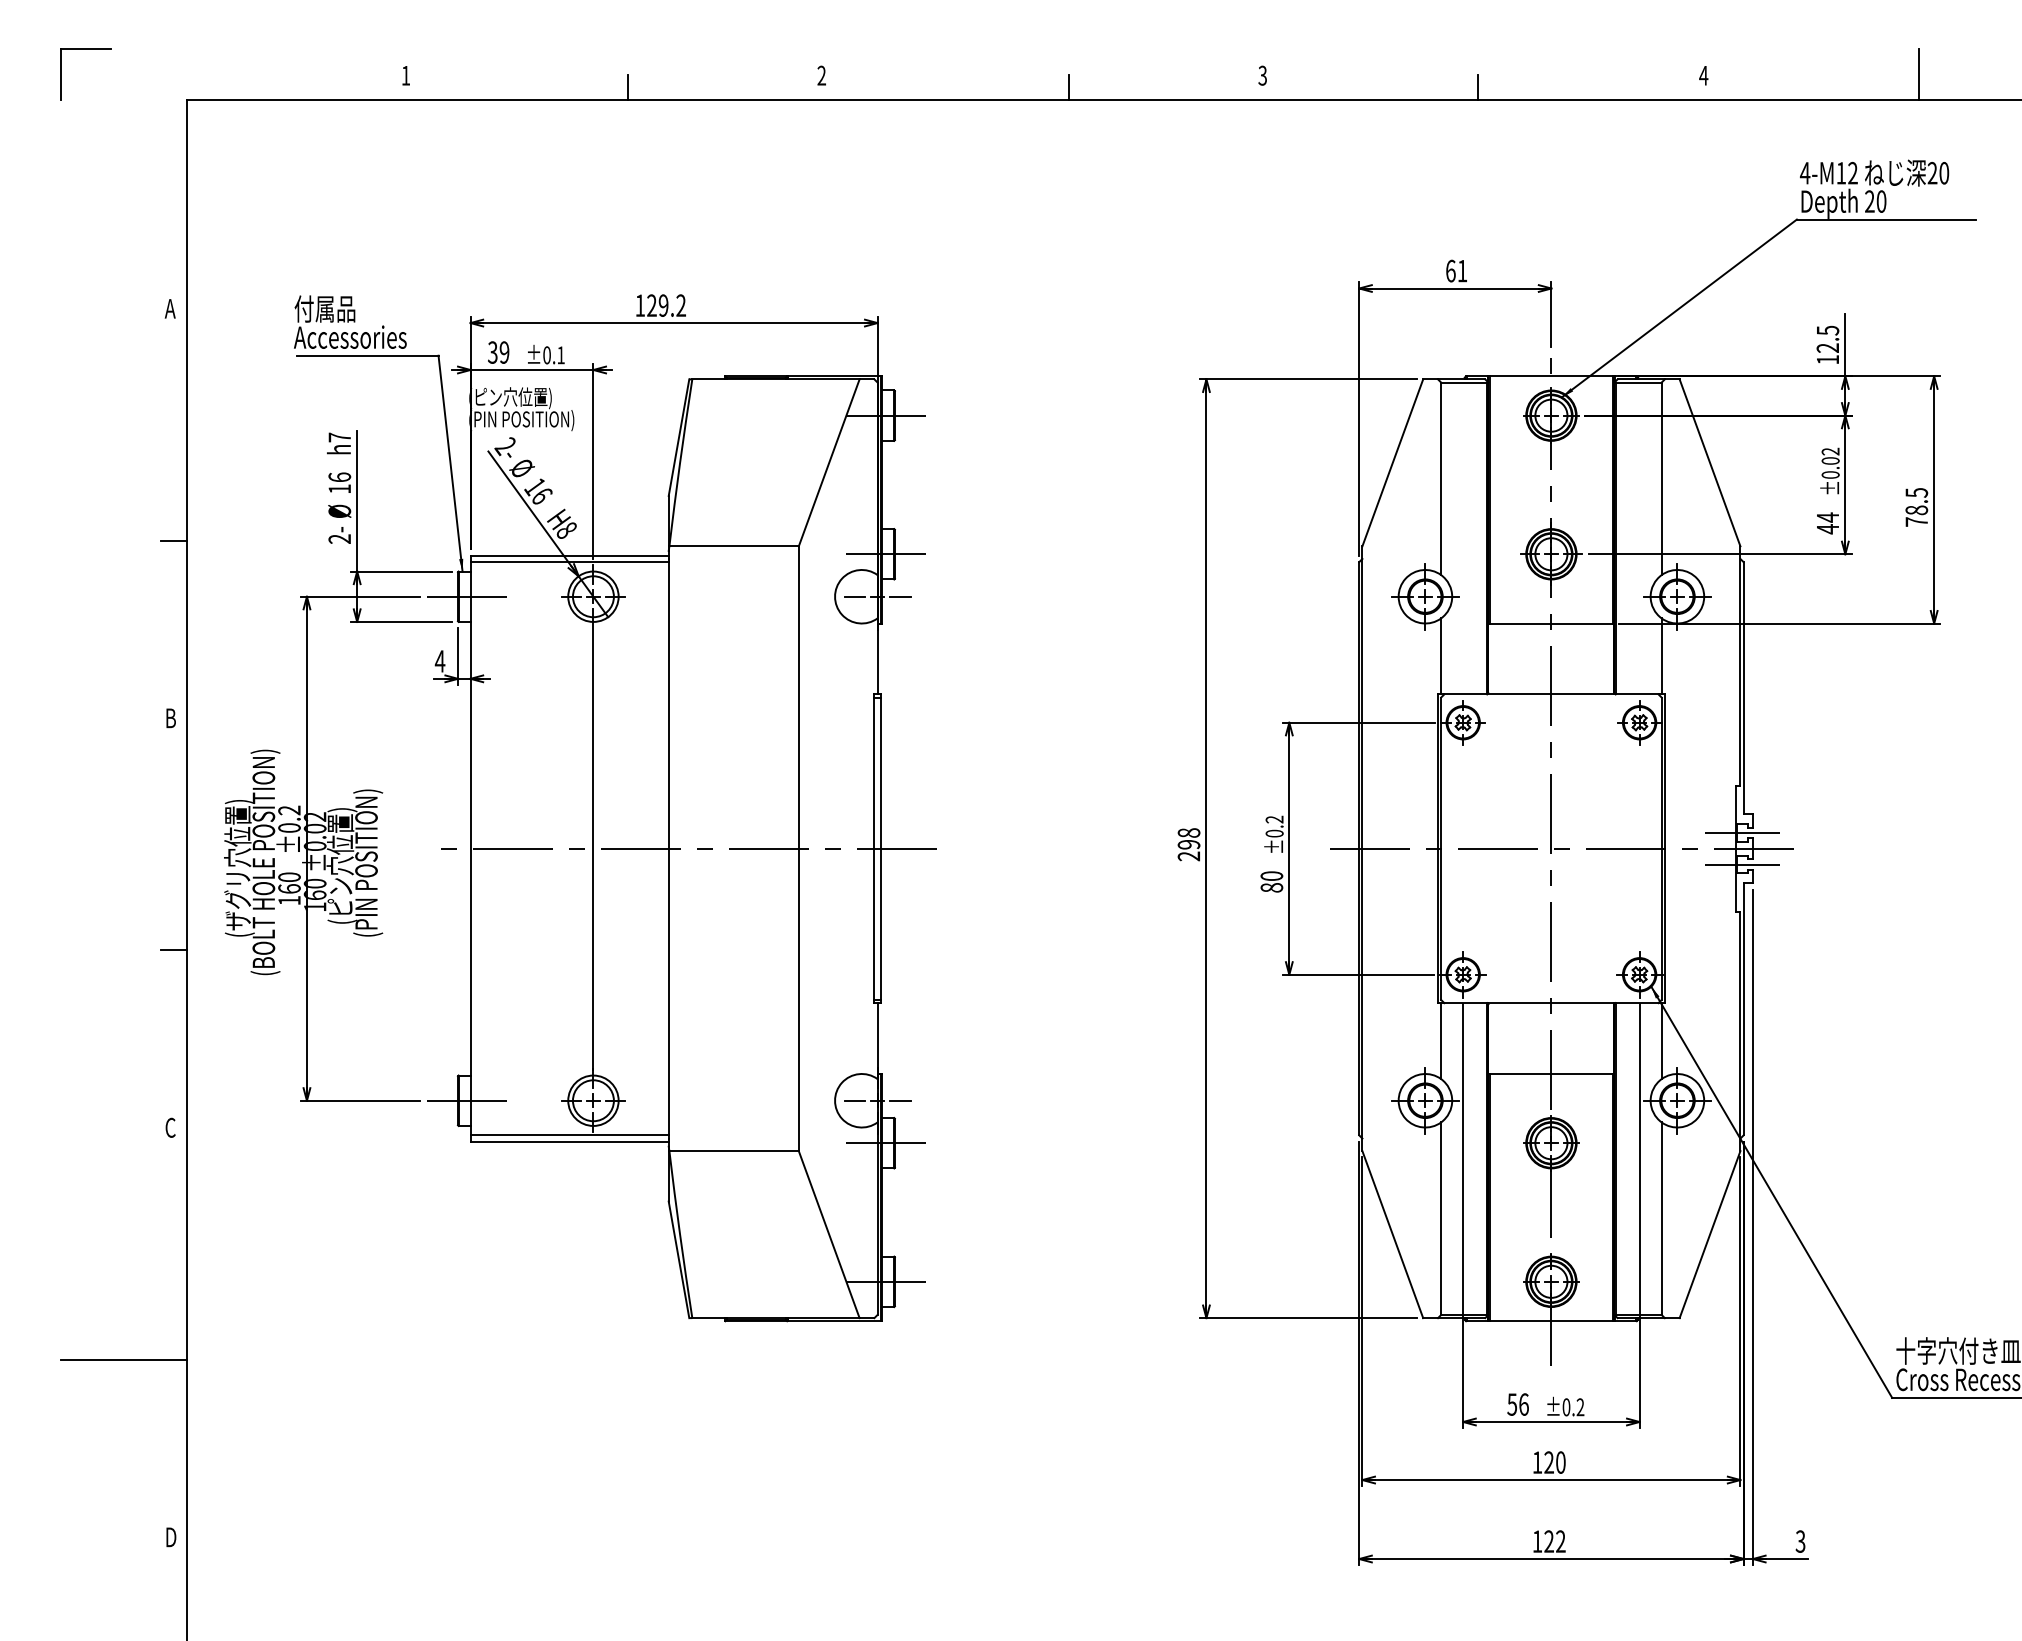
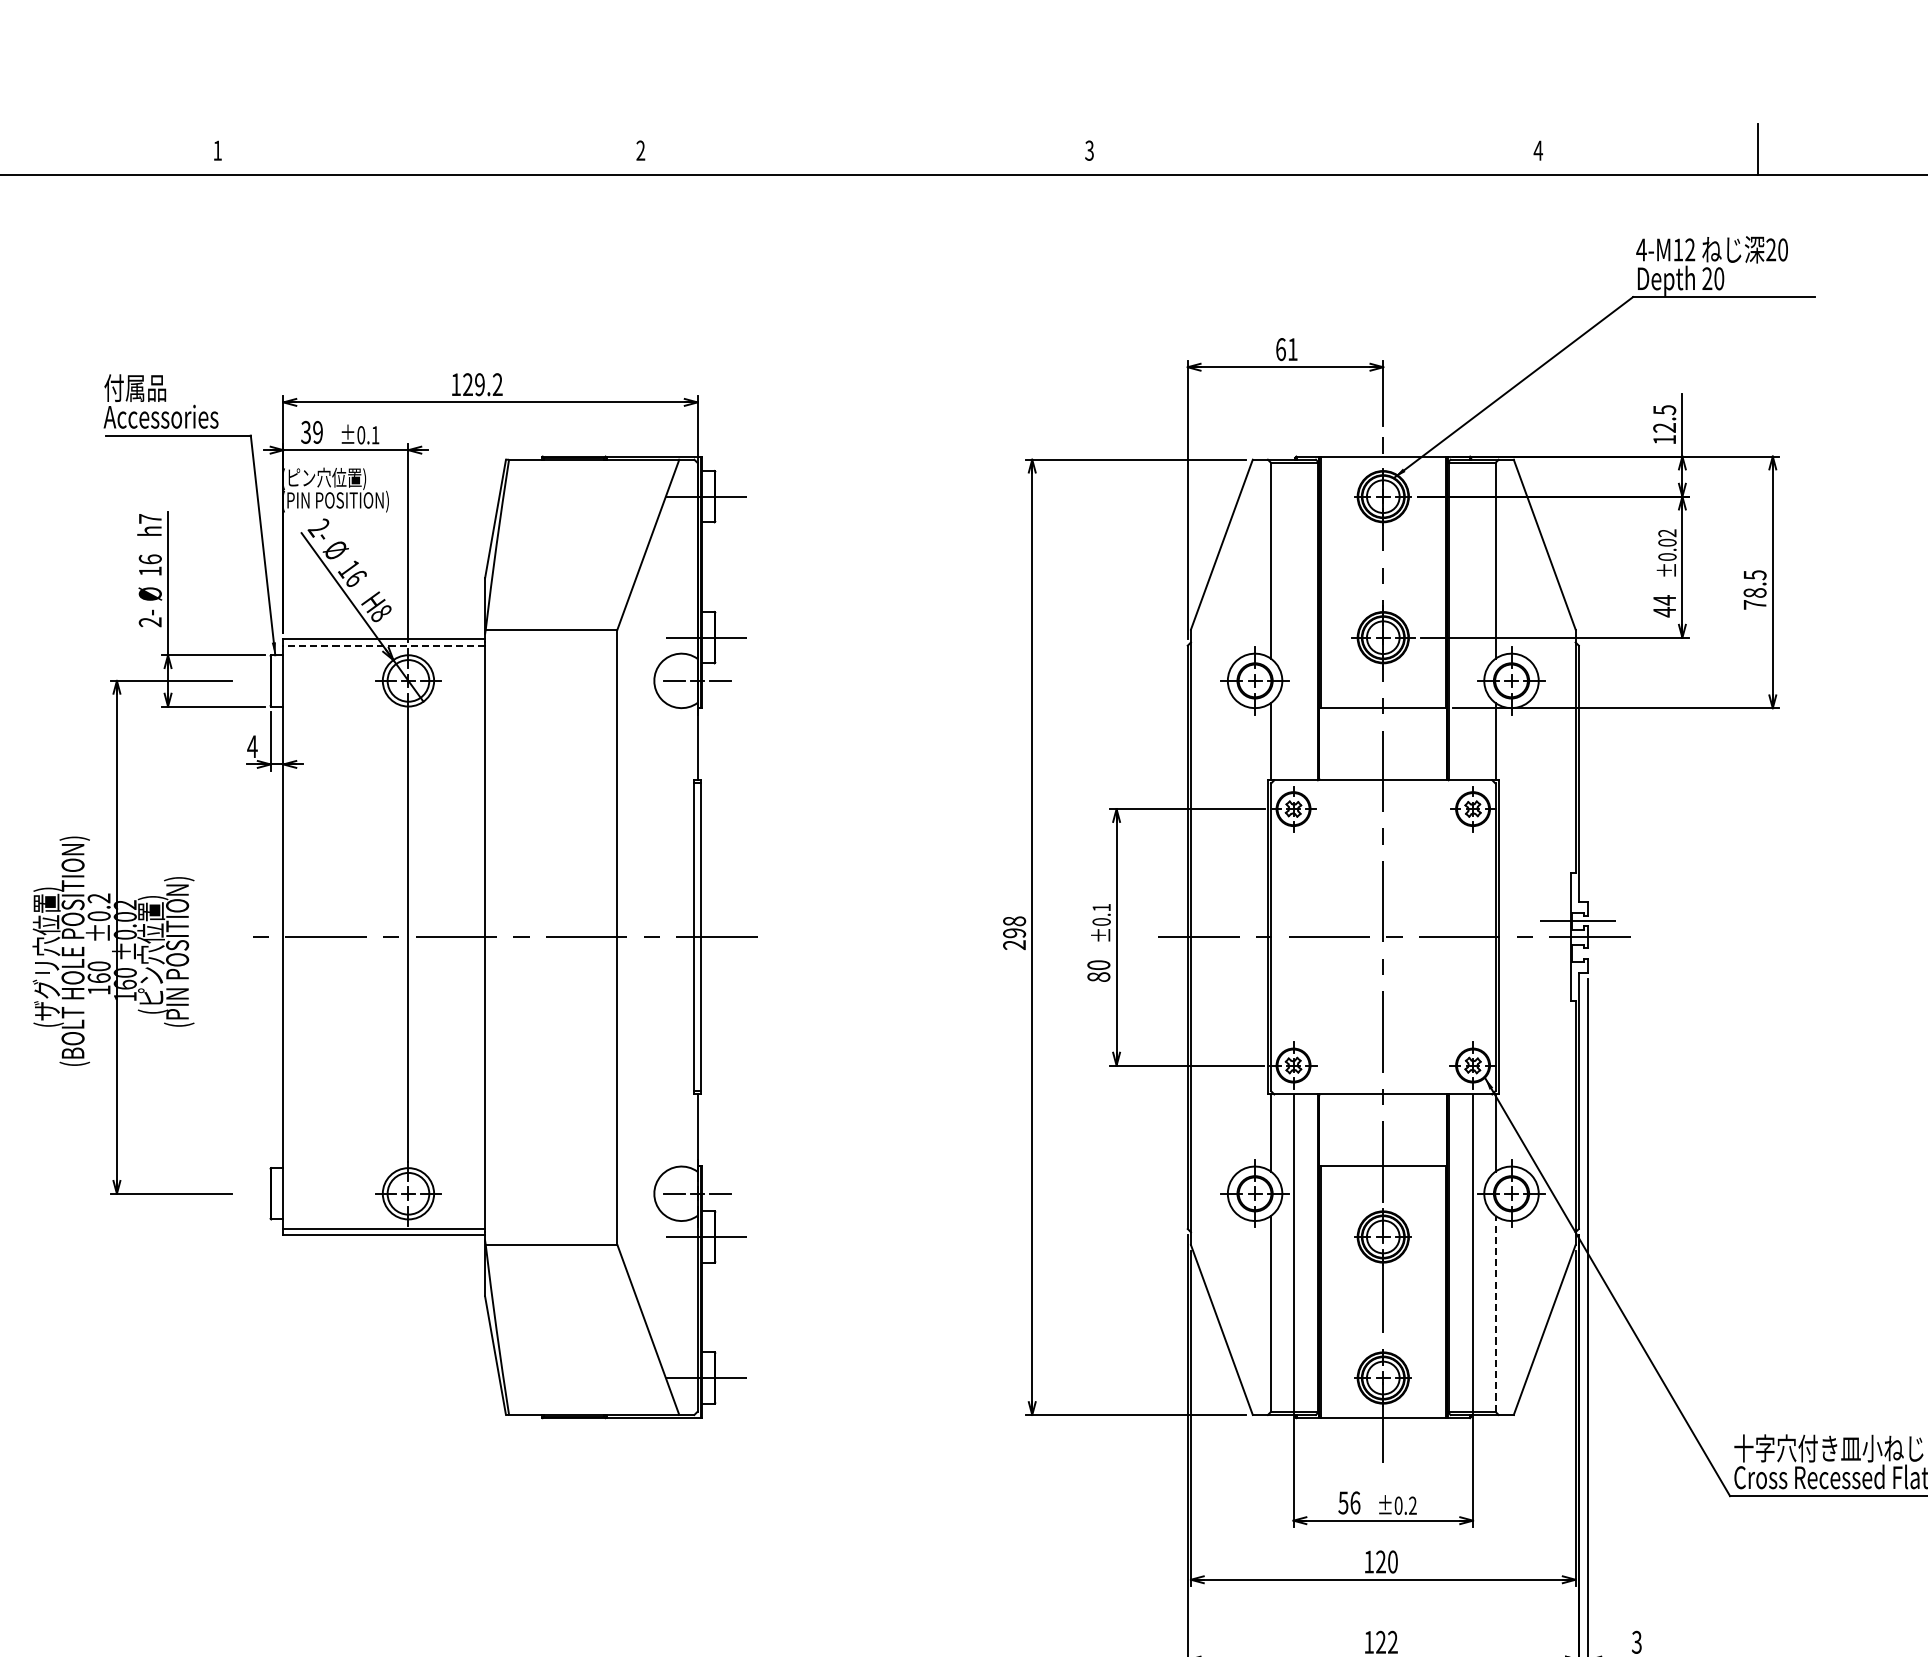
line: (627, 86) -> (443, 161), removed
line: (1068, 86) -> (891, 161), removed
line: (1478, 86) -> (1309, 161), removed
line: (569, 562) -> (384, 646), solid -> dashed
line: (470, 596) -> (283, 680), removed
text: (1274, 819) -> (1101, 907), ±0.2 -> ±0.1
line: (1742, 864) -> (1577, 953), removed
line: (470, 1100) -> (283, 1193), removed
line: (1661, 1218) -> (1495, 1313), solid -> dashed

